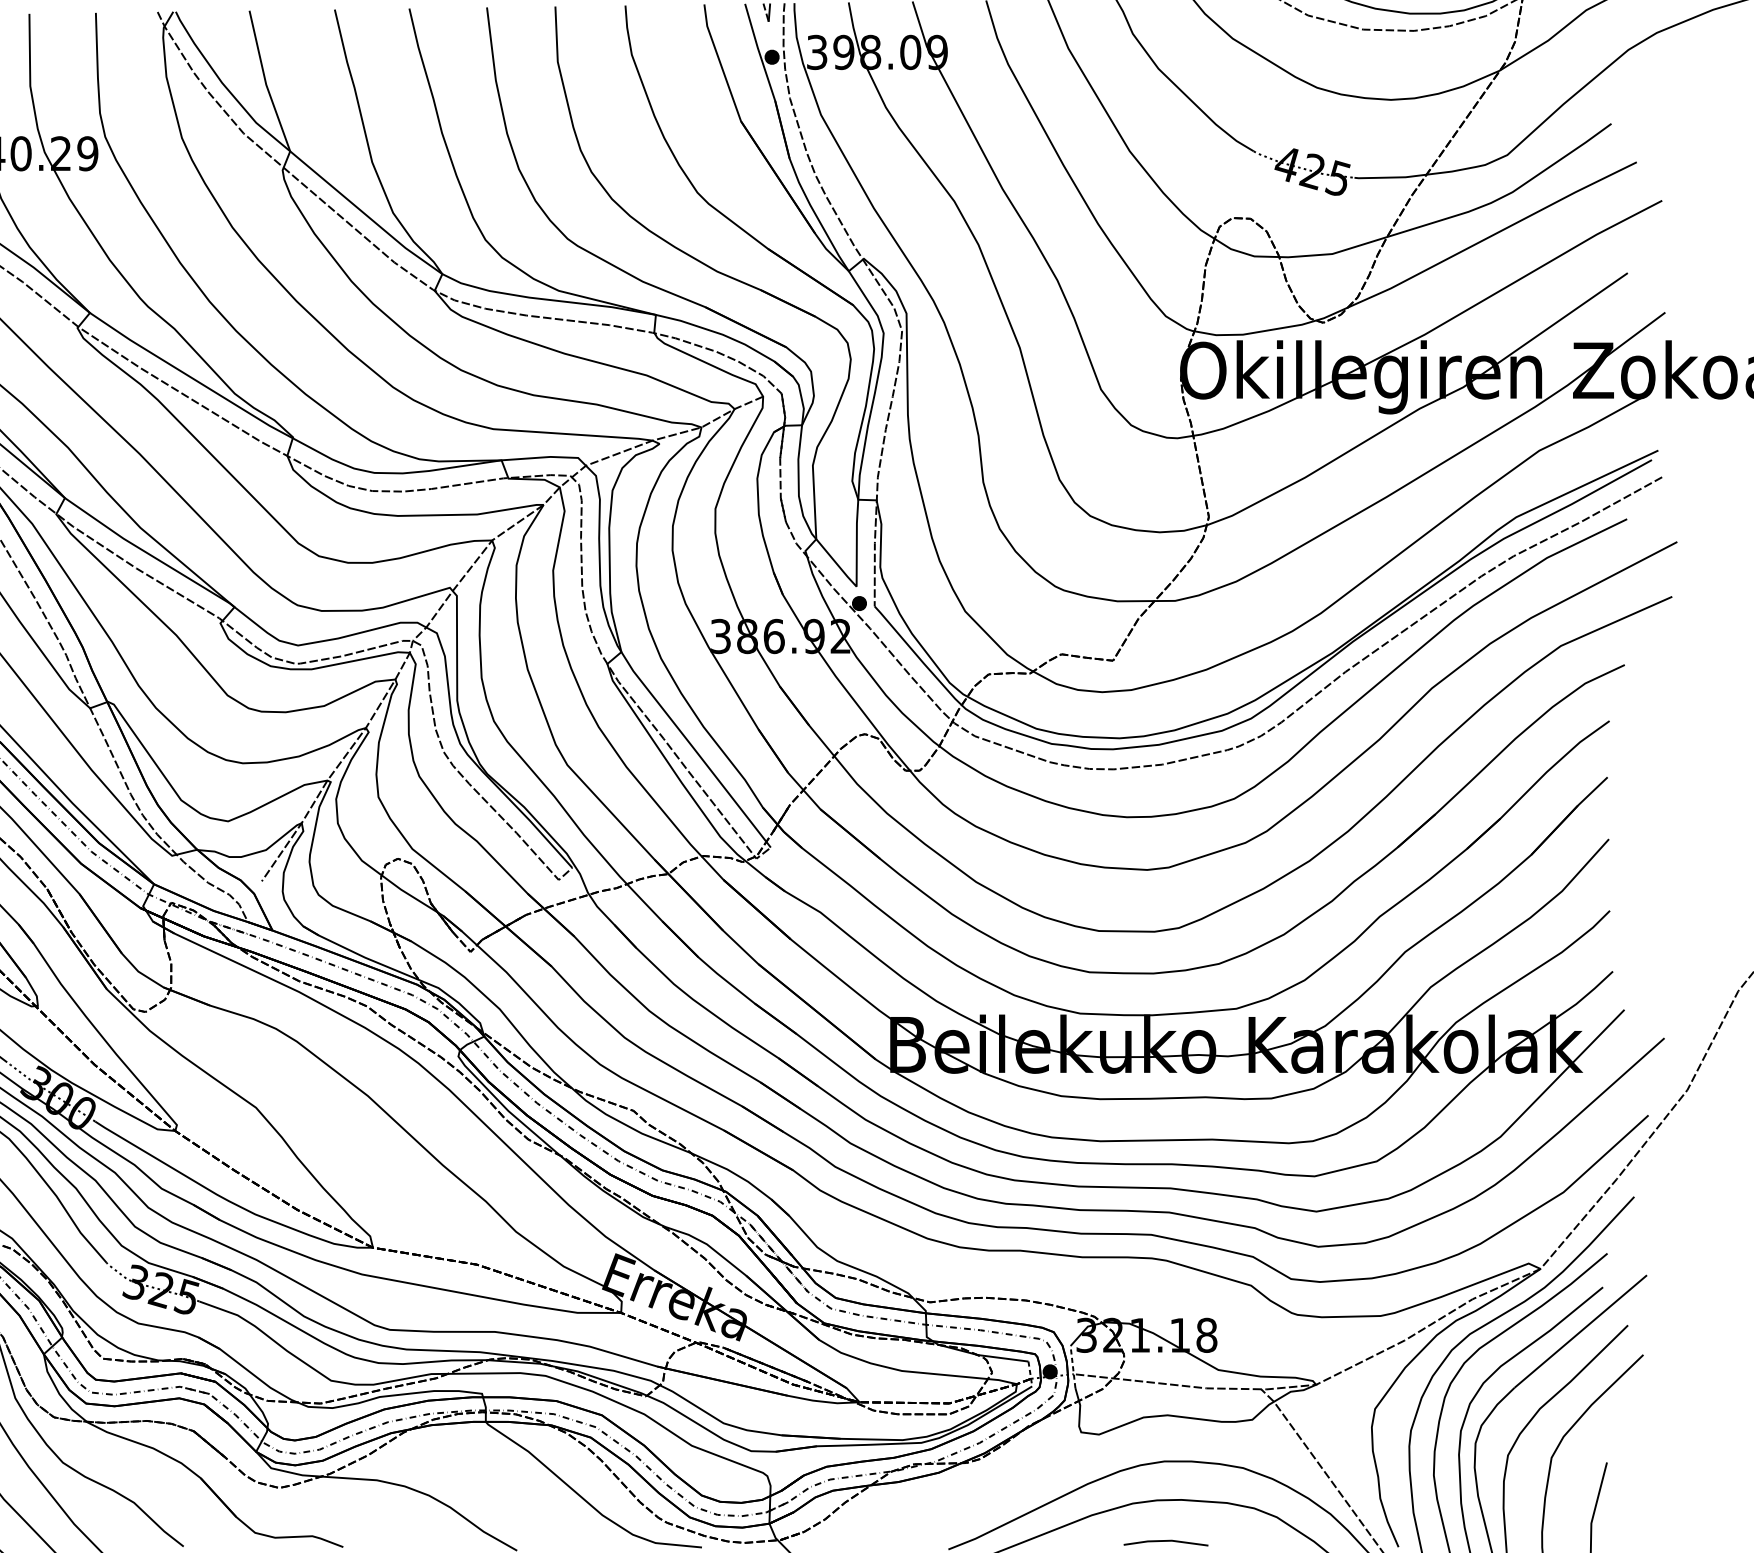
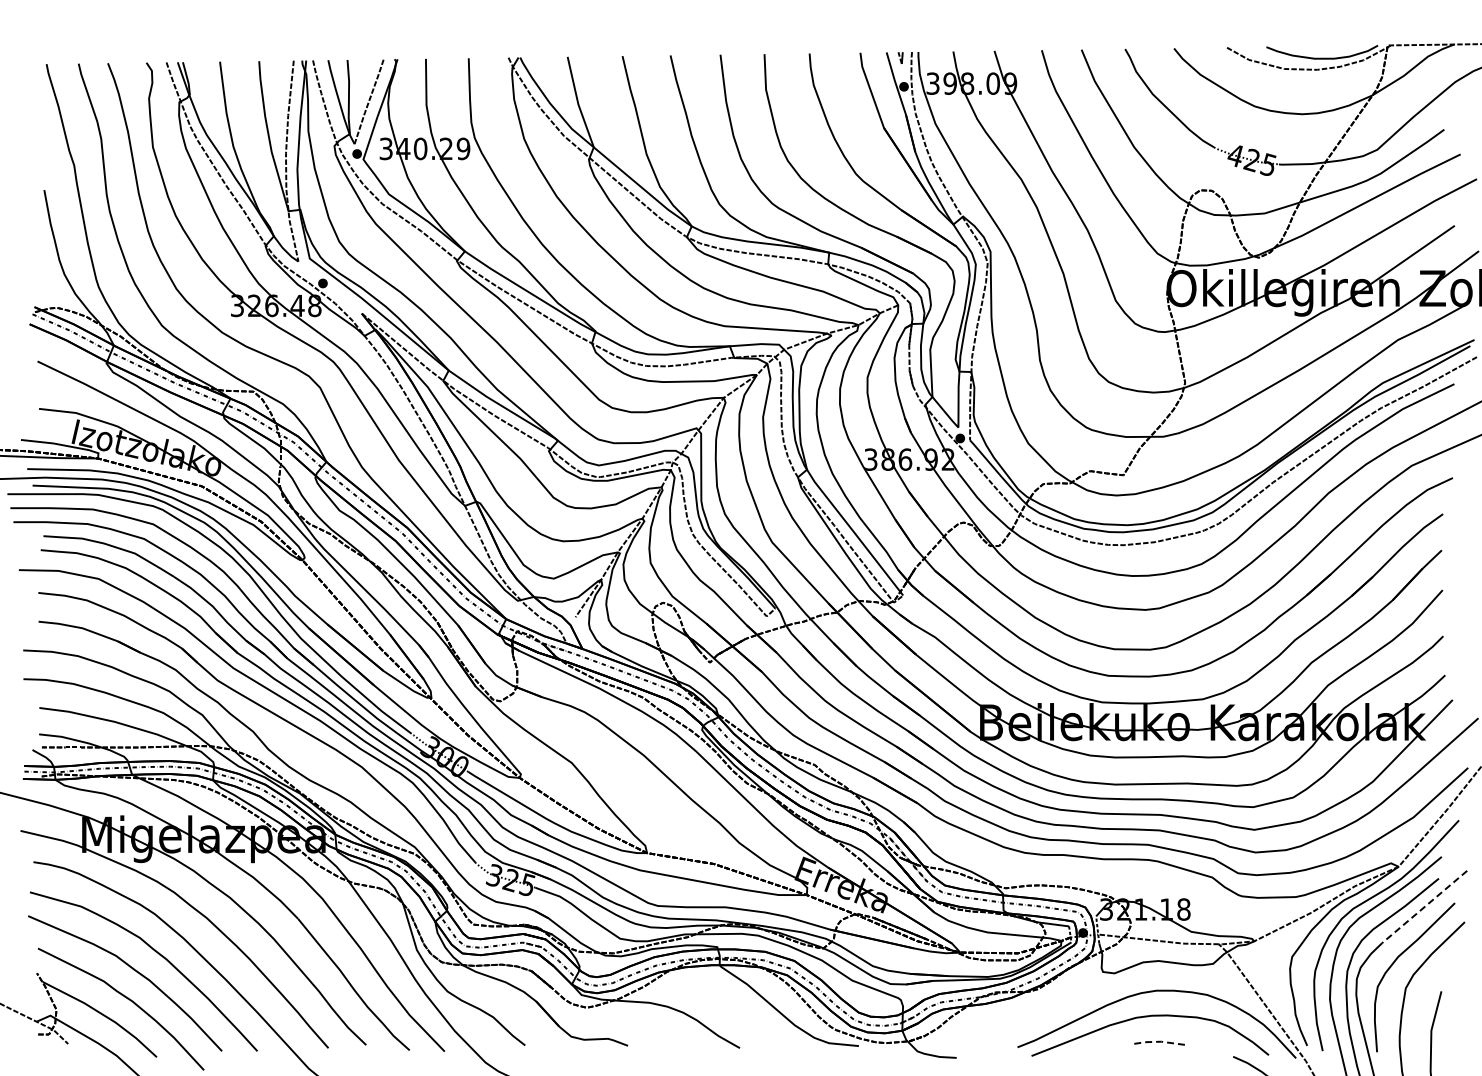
line: (1580, 1332) -> (1424, 907), solid -> dashed
line: (1165, 1540) -> (1157, 1041), solid -> dashed

